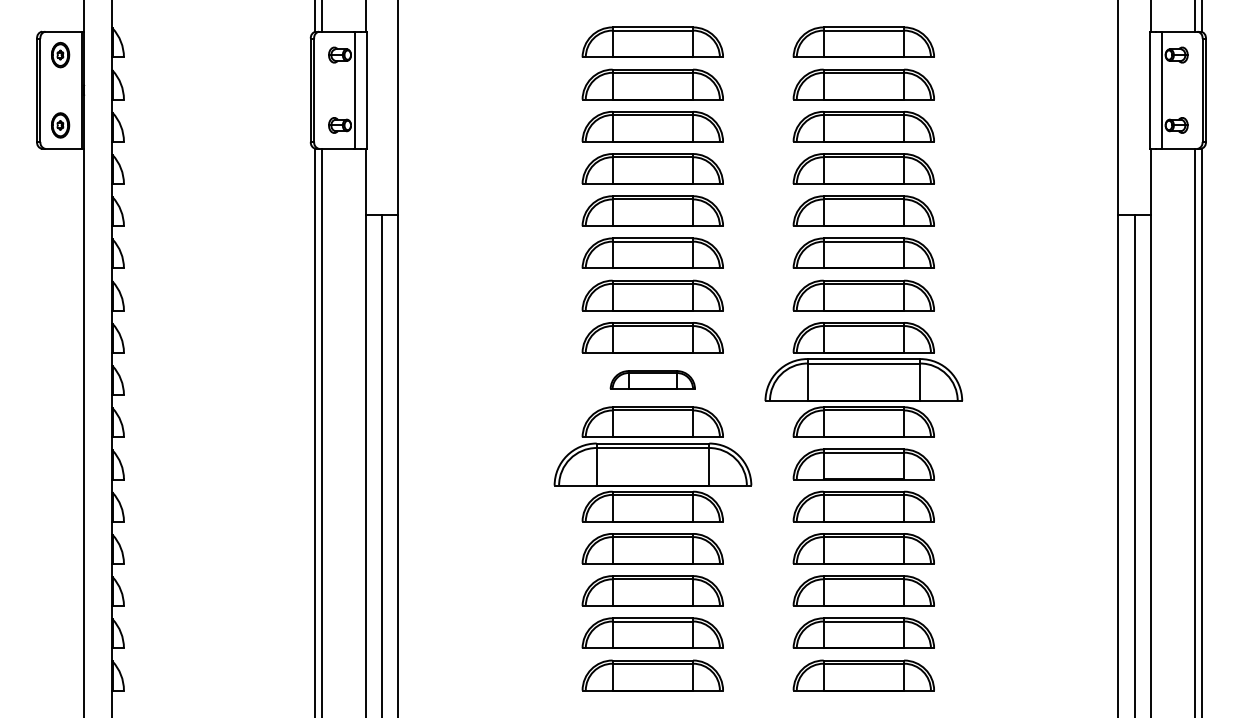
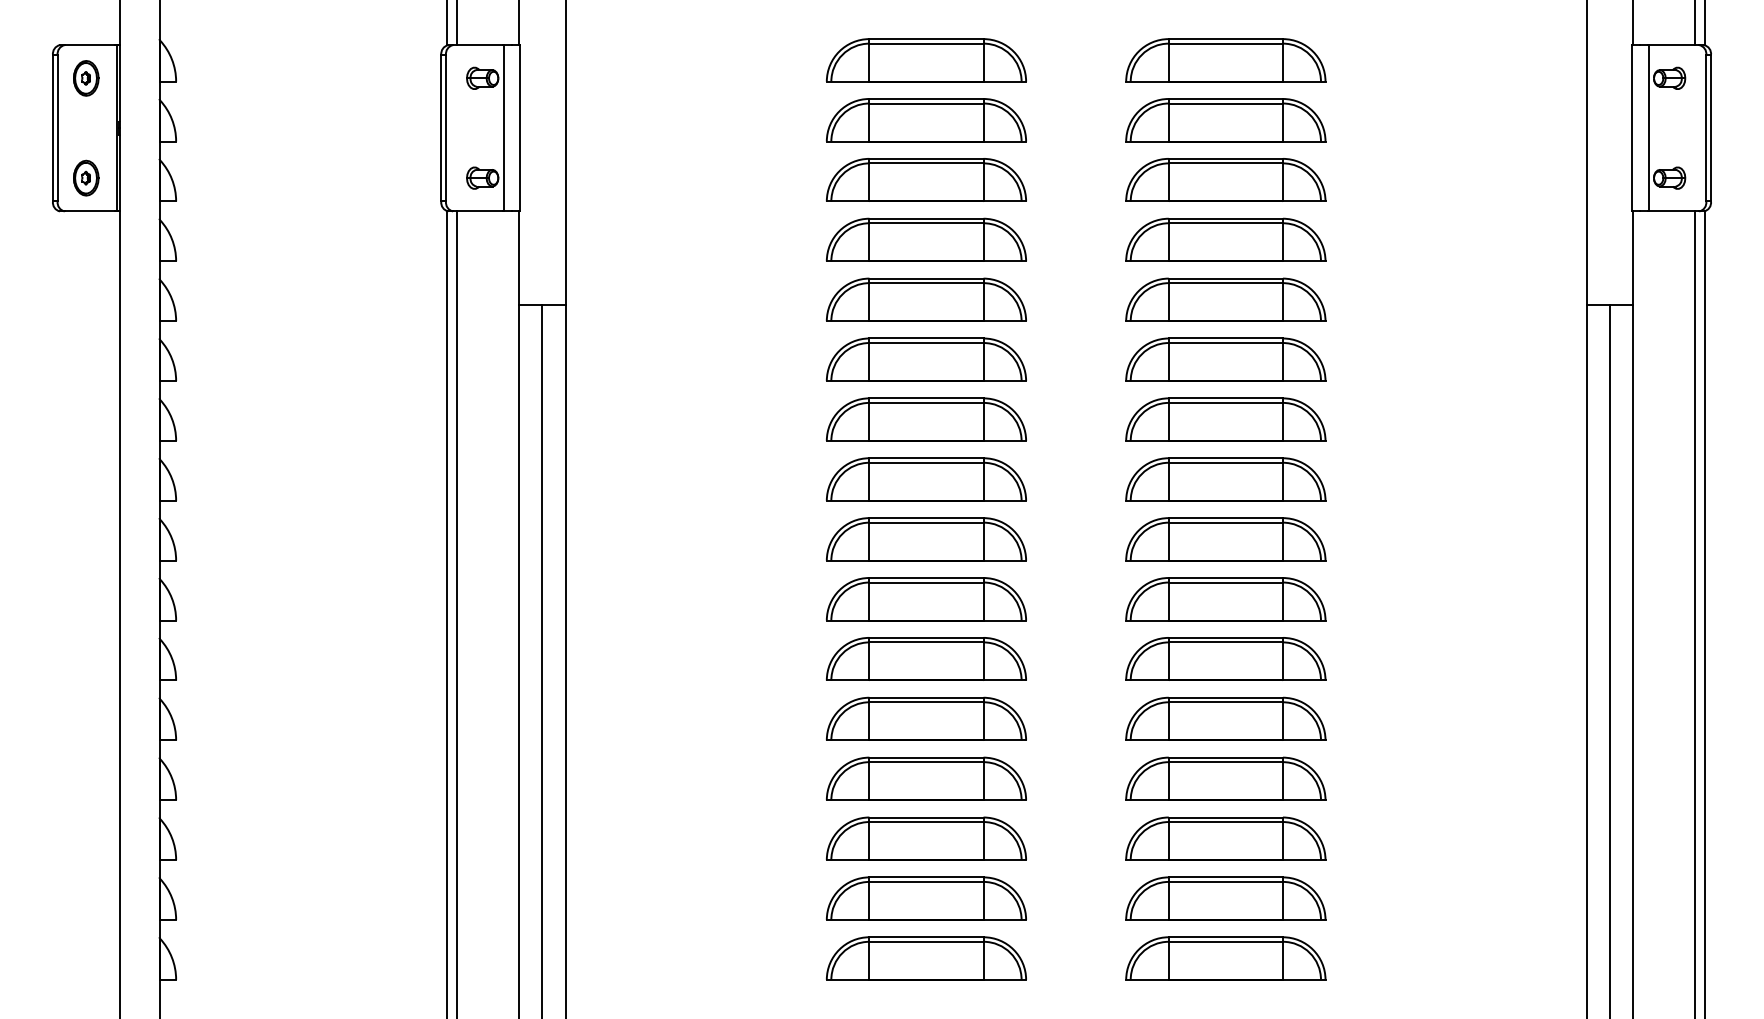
part: (652, 380) -> (926, 539), size x1.67
part: (863, 380) -> (1225, 539), size x0.71
part: (652, 464) -> (925, 658), size x0.71

